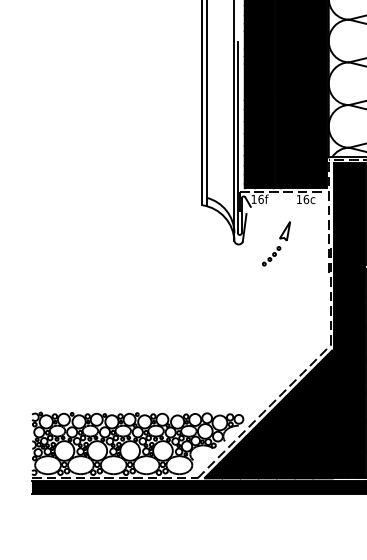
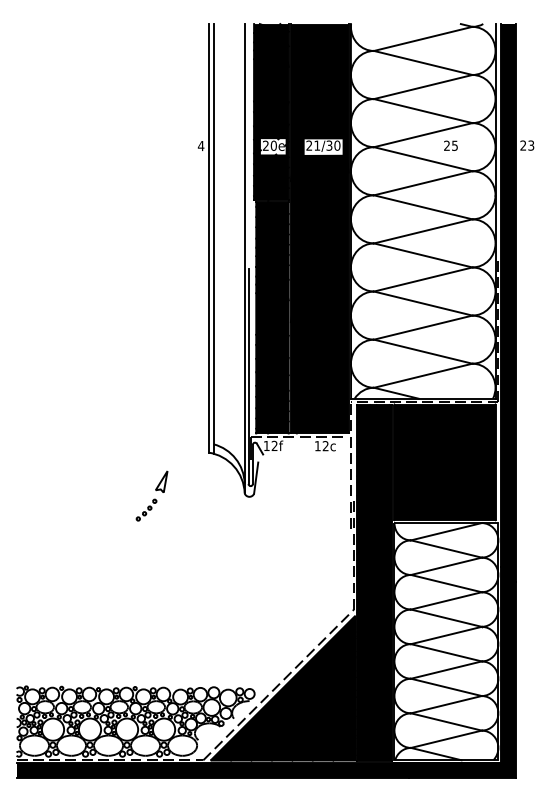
text: (260, 198) -> (274, 445), 16f -> 12f
text: (306, 199) -> (325, 446), 16c -> 12c
part: (275, 243) -> (151, 495), moved

